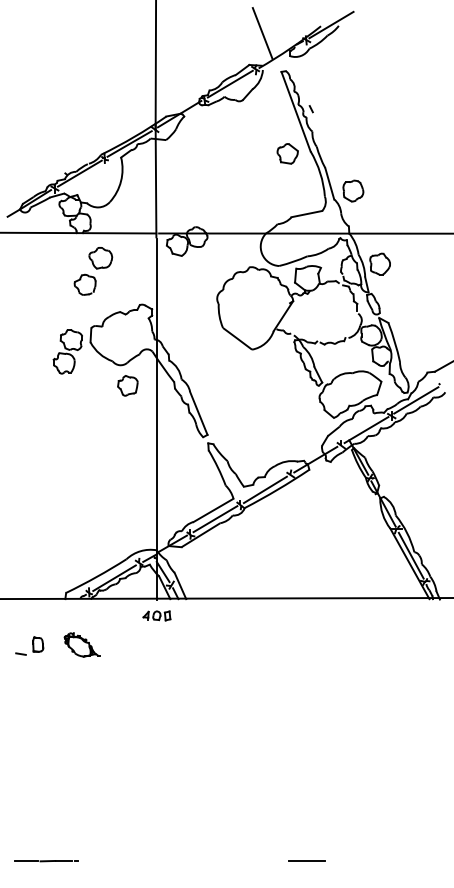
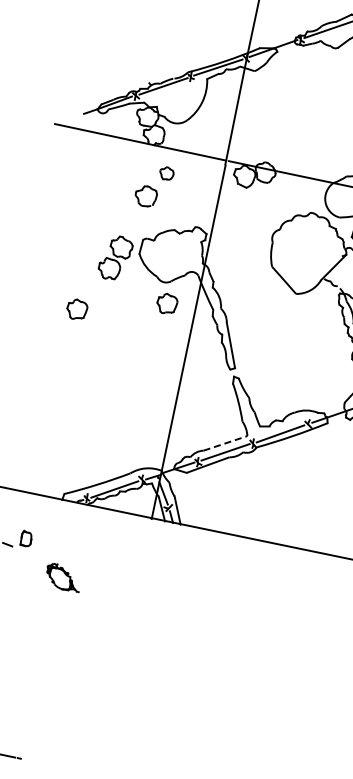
part: (100, 258) -> (166, 173), size x0.6
part: (40, 409) -> (76, 309), added
line: (213, 510) -> (225, 443), solid -> dashed
part: (156, 615) -> (148, 534), removed
part: (81, 644) -> (62, 577), moved

